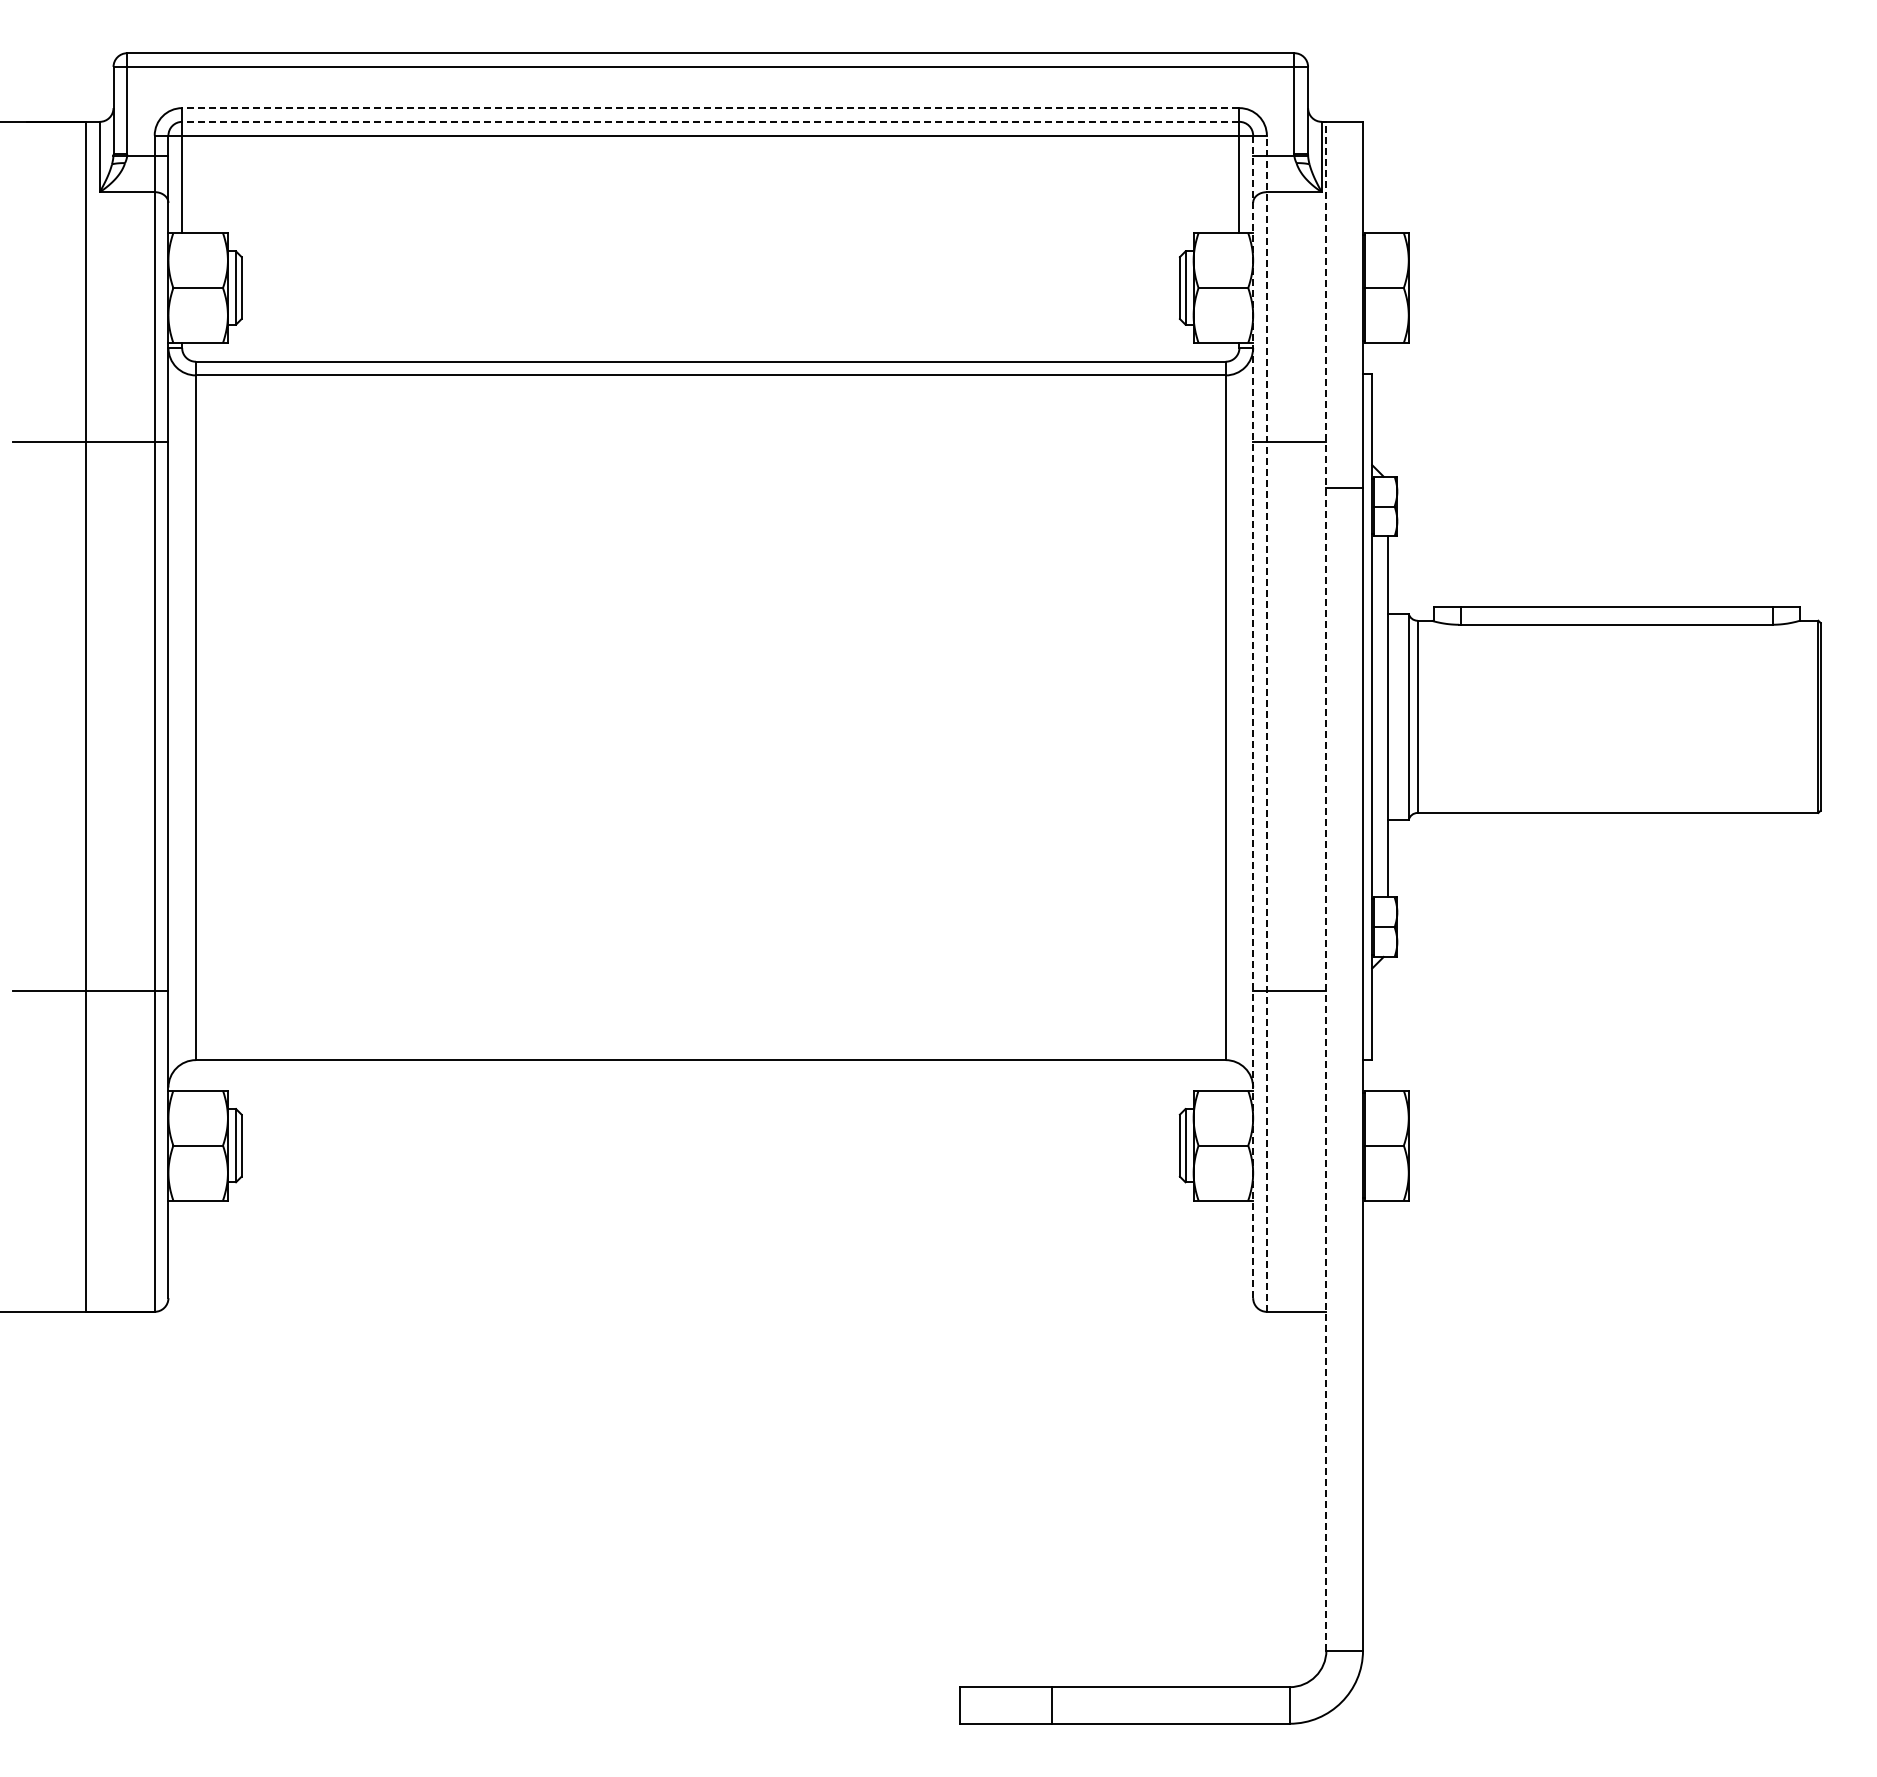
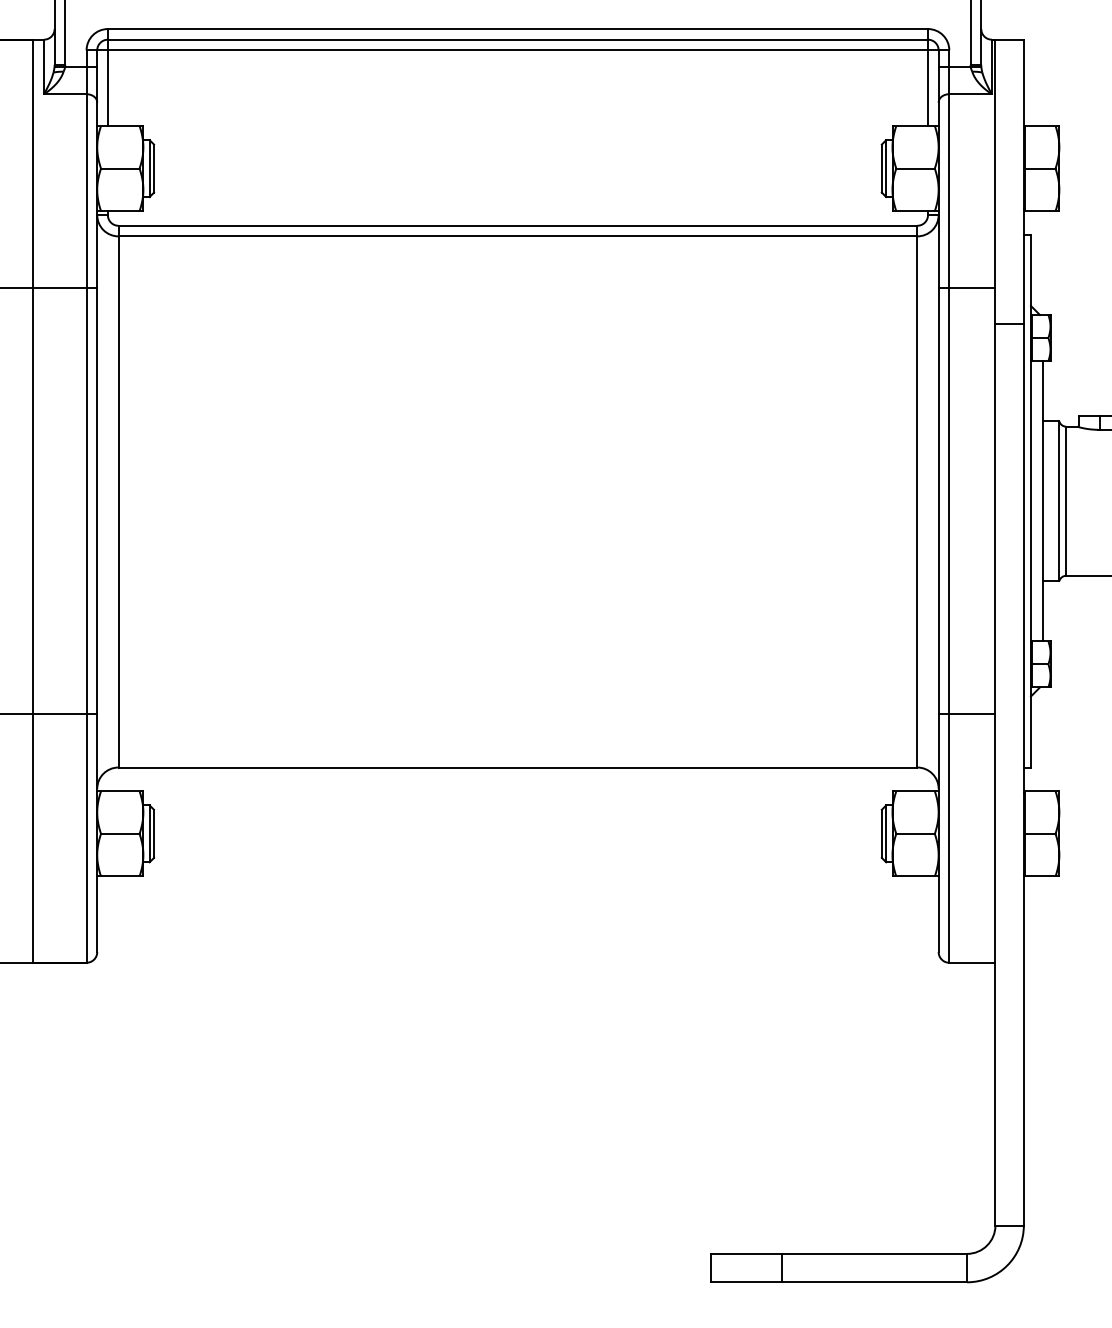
line: (710, 108) -> (517, 29), dashed -> solid
line: (710, 121) -> (517, 39), dashed -> solid
line: (1253, 716) -> (938, 500), dashed -> solid
line: (1266, 723) -> (949, 506), dashed -> solid
line: (1326, 885) -> (995, 632), dashed -> solid

